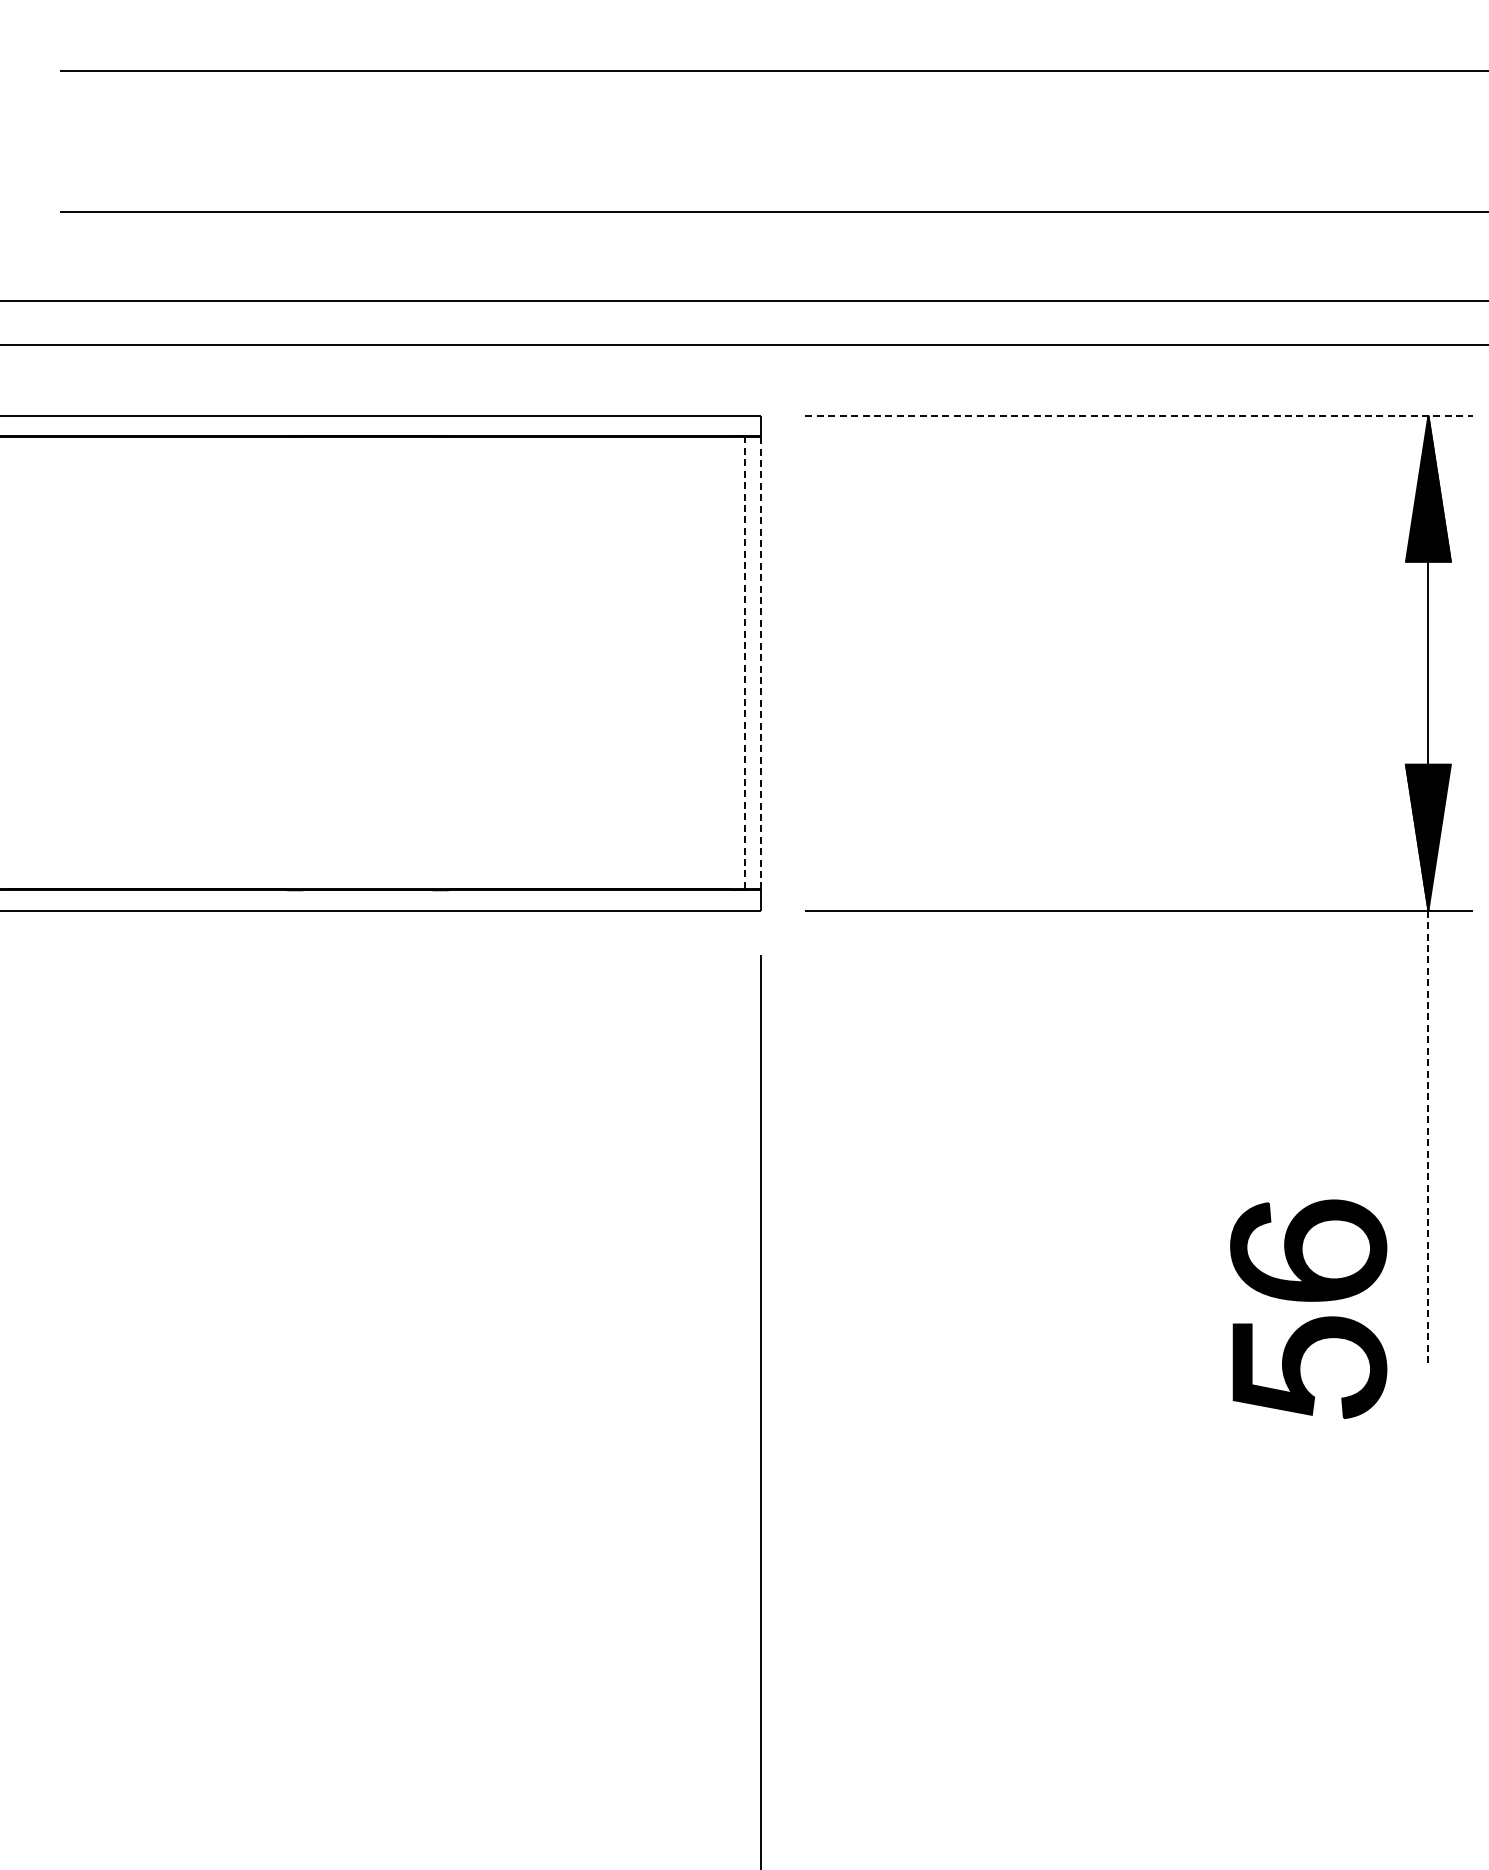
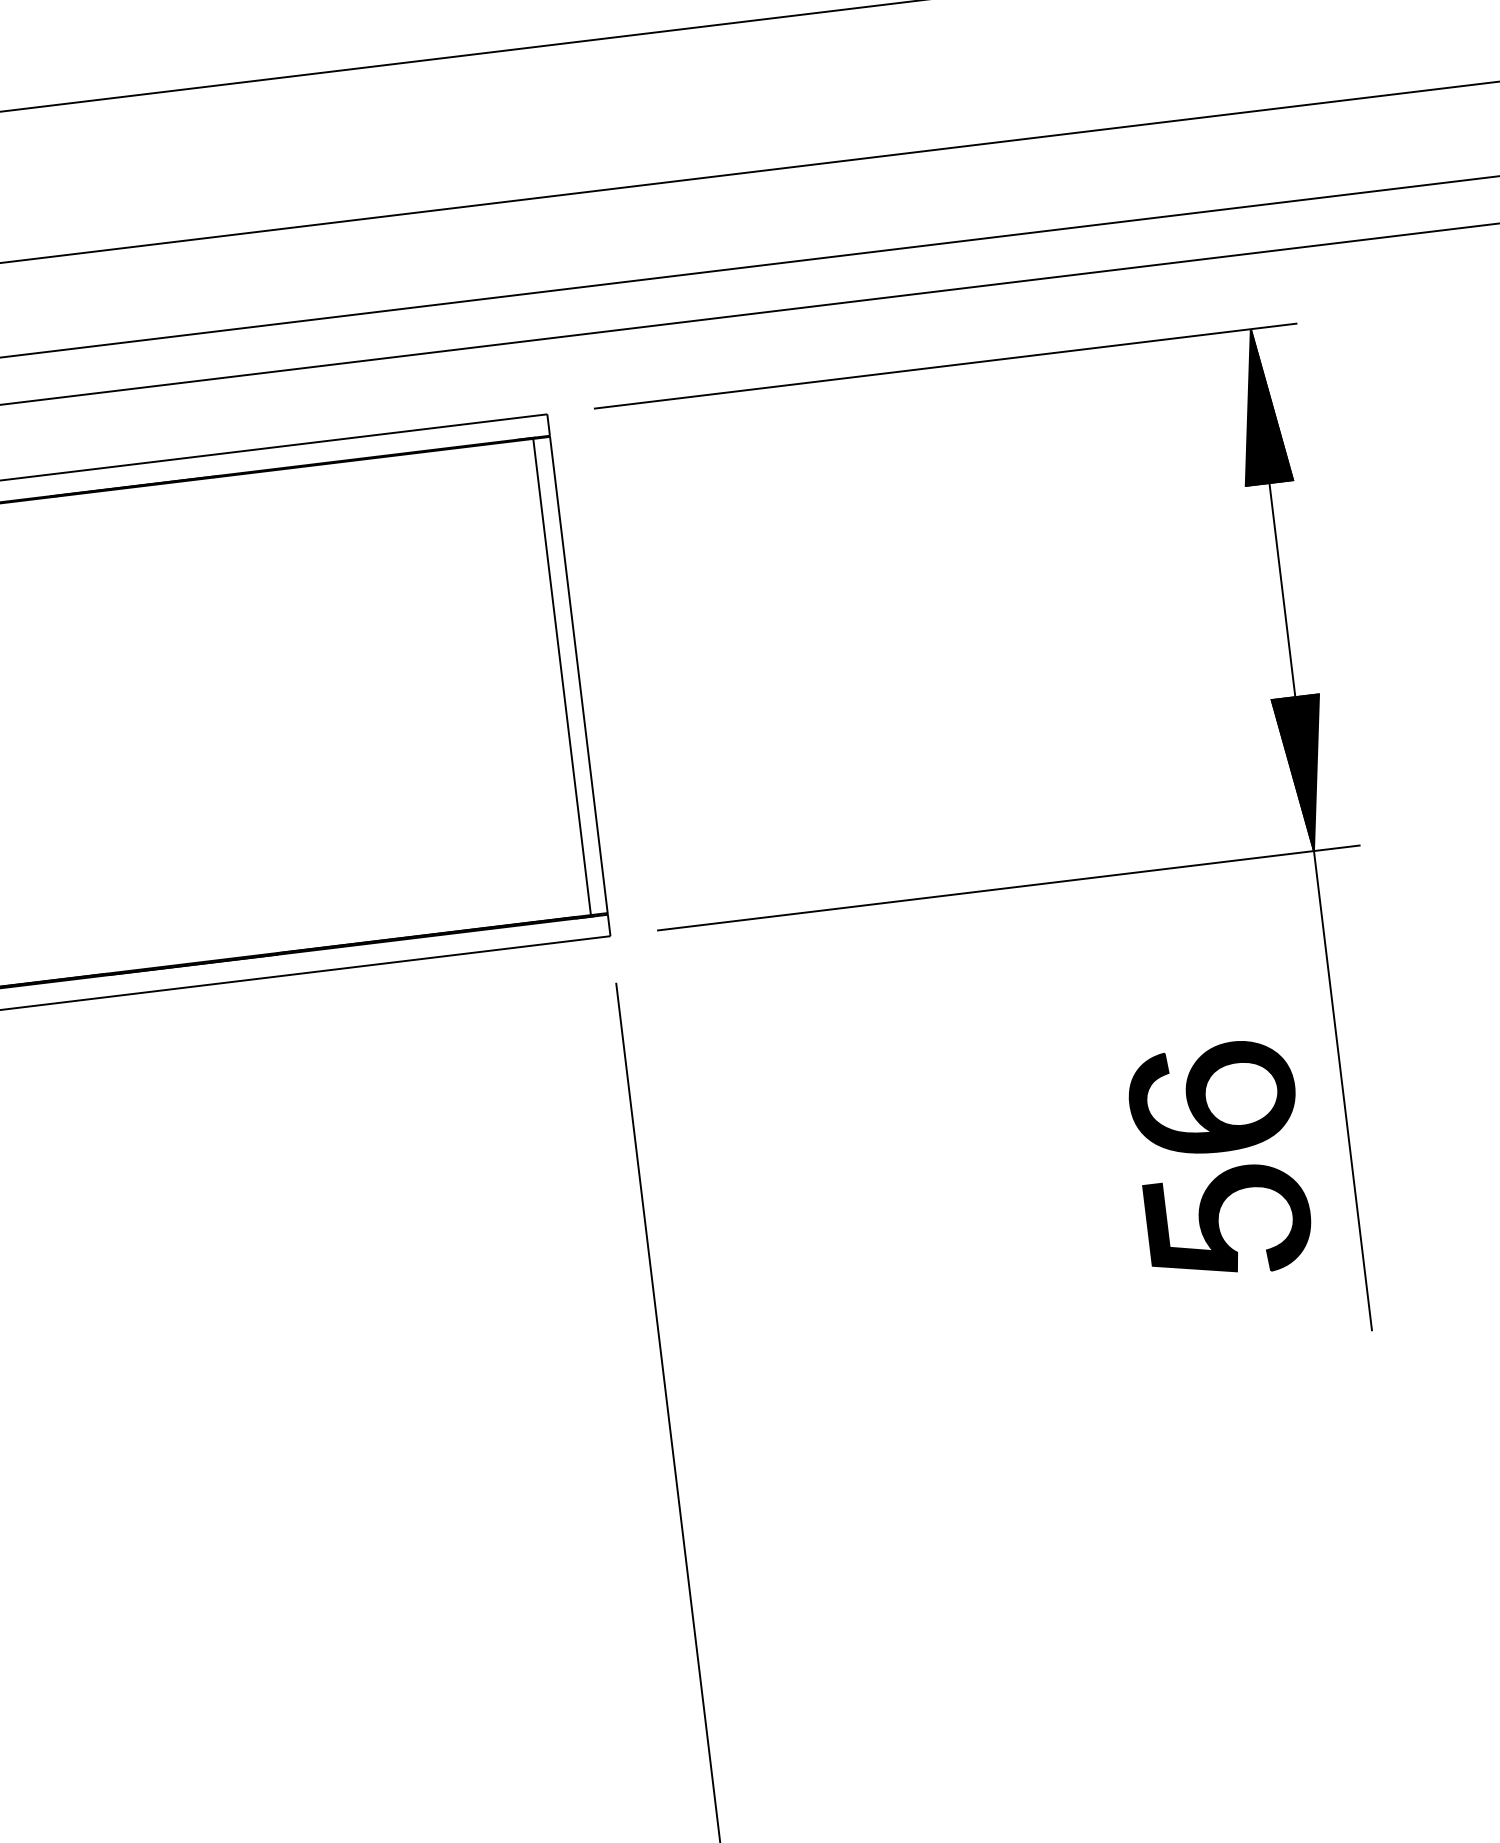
line: (1139, 415) -> (946, 365), dashed -> solid
line: (745, 662) -> (562, 676), dashed -> solid
line: (761, 662) -> (579, 674), dashed -> solid
line: (1428, 1138) -> (1343, 1091), dashed -> solid
part: (1308, 1301) -> (1218, 1152), moved

